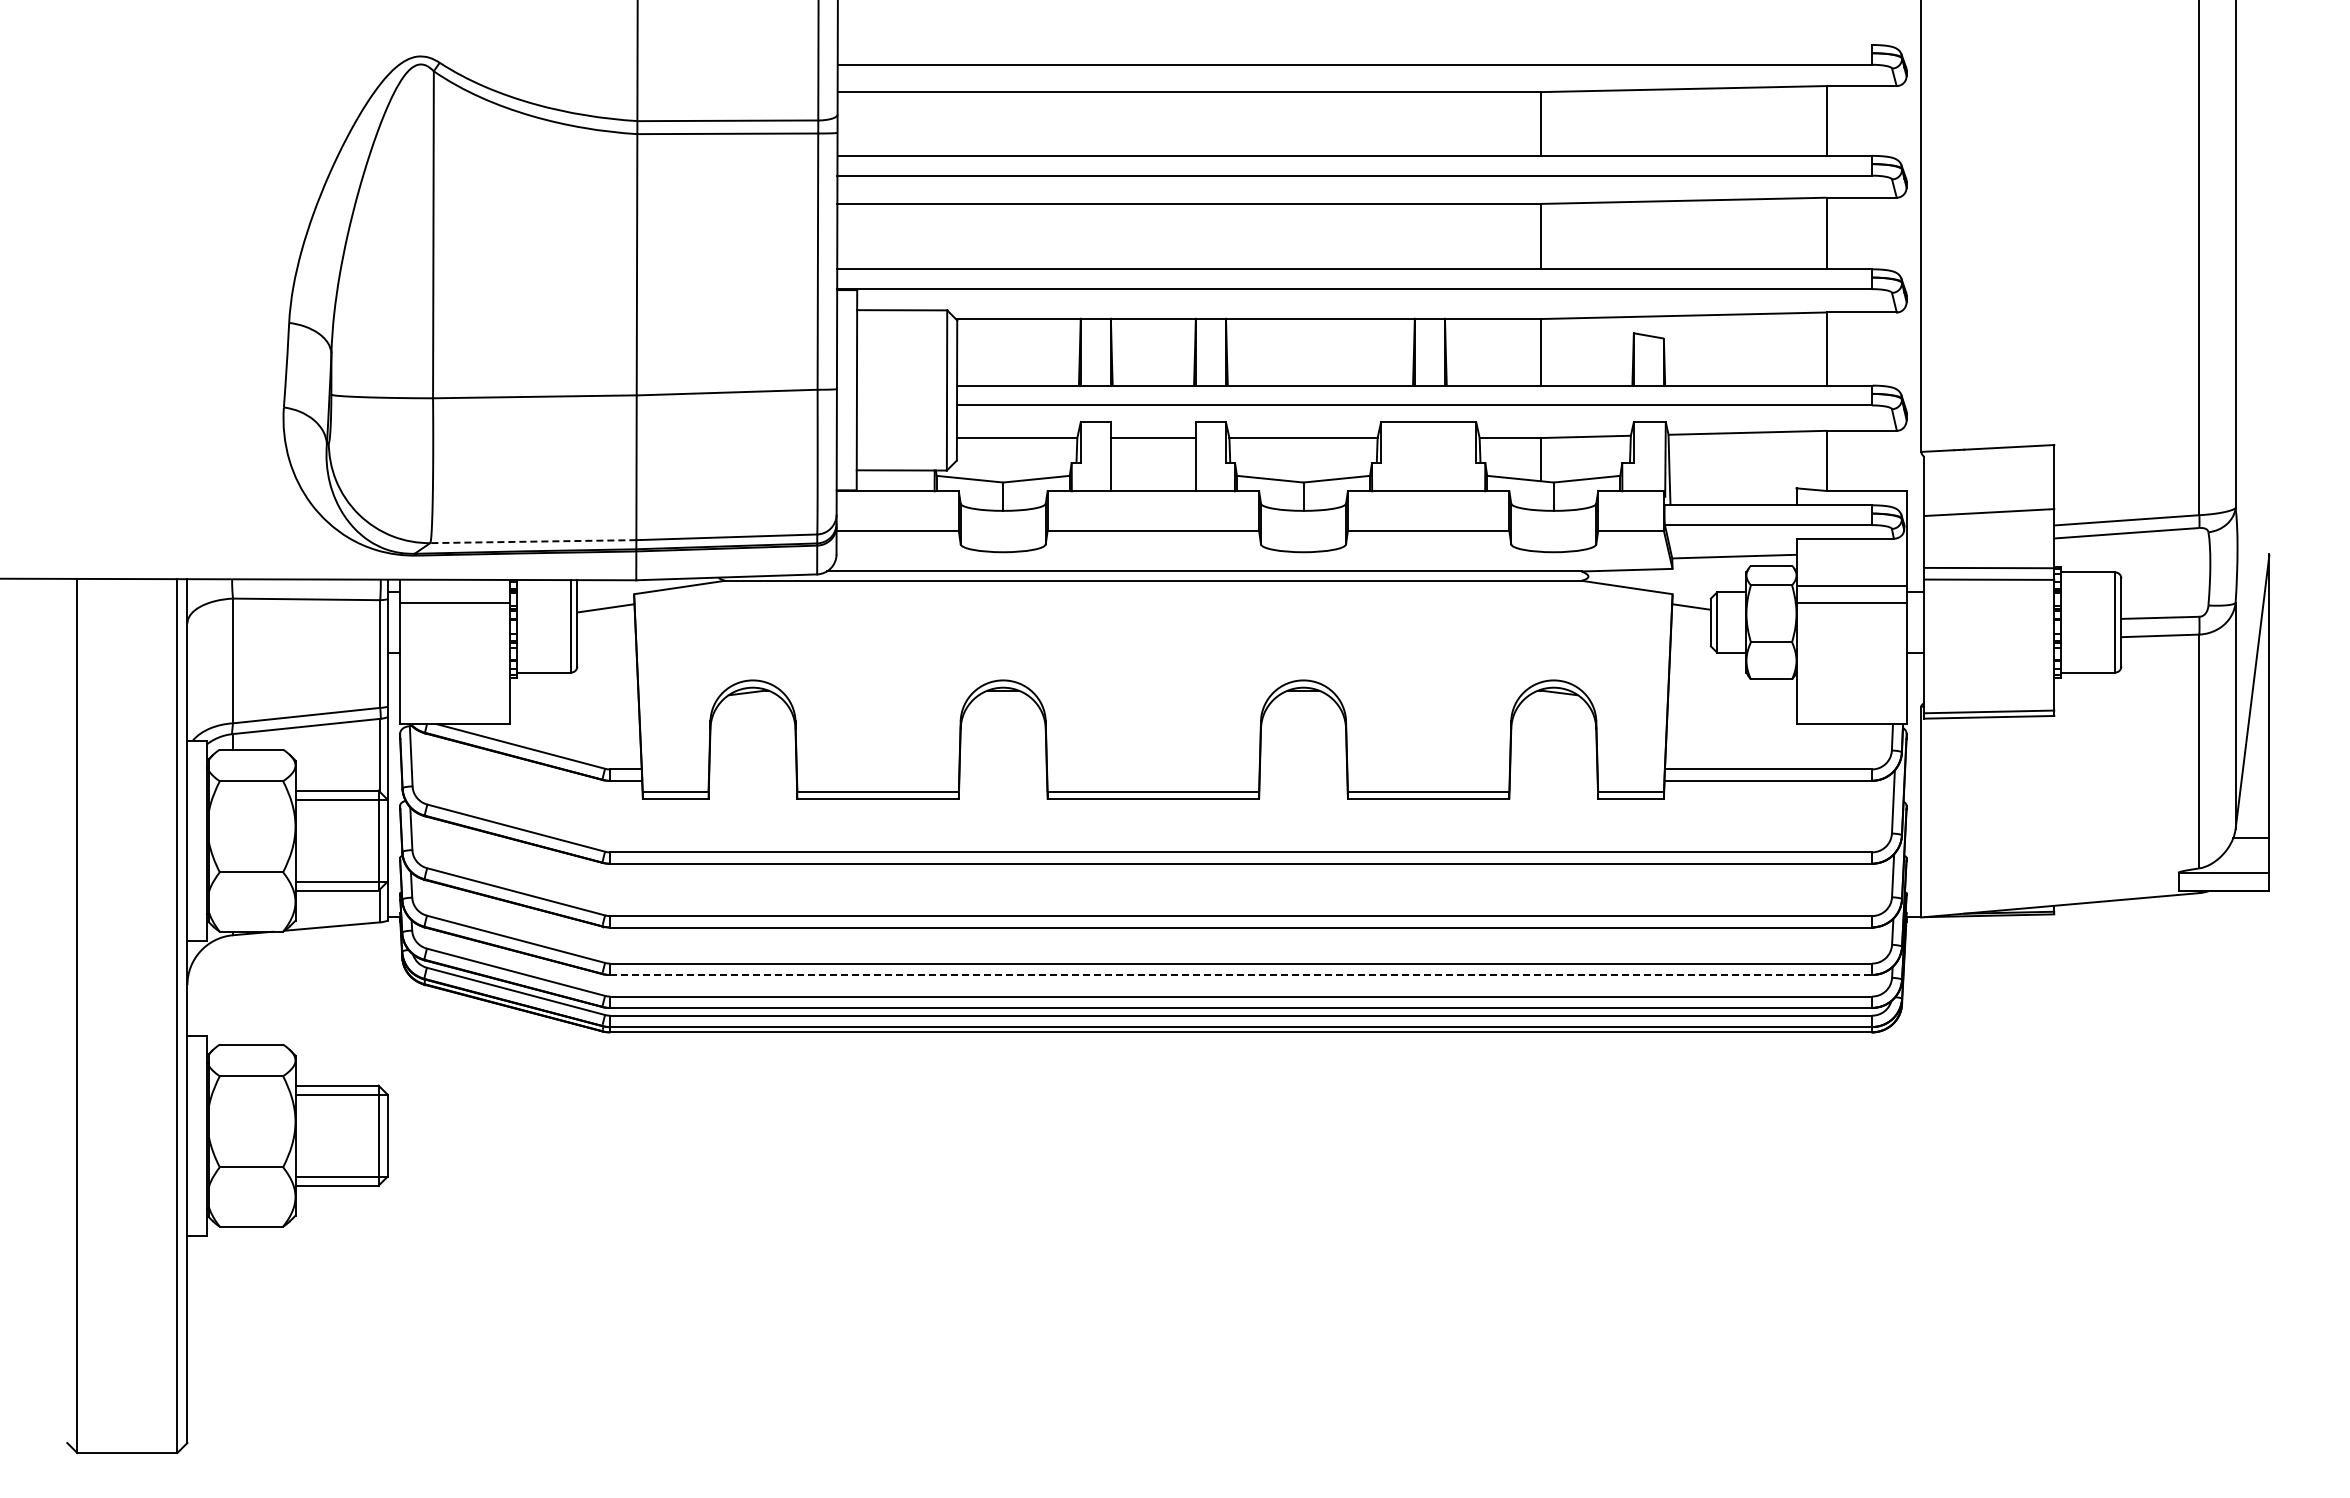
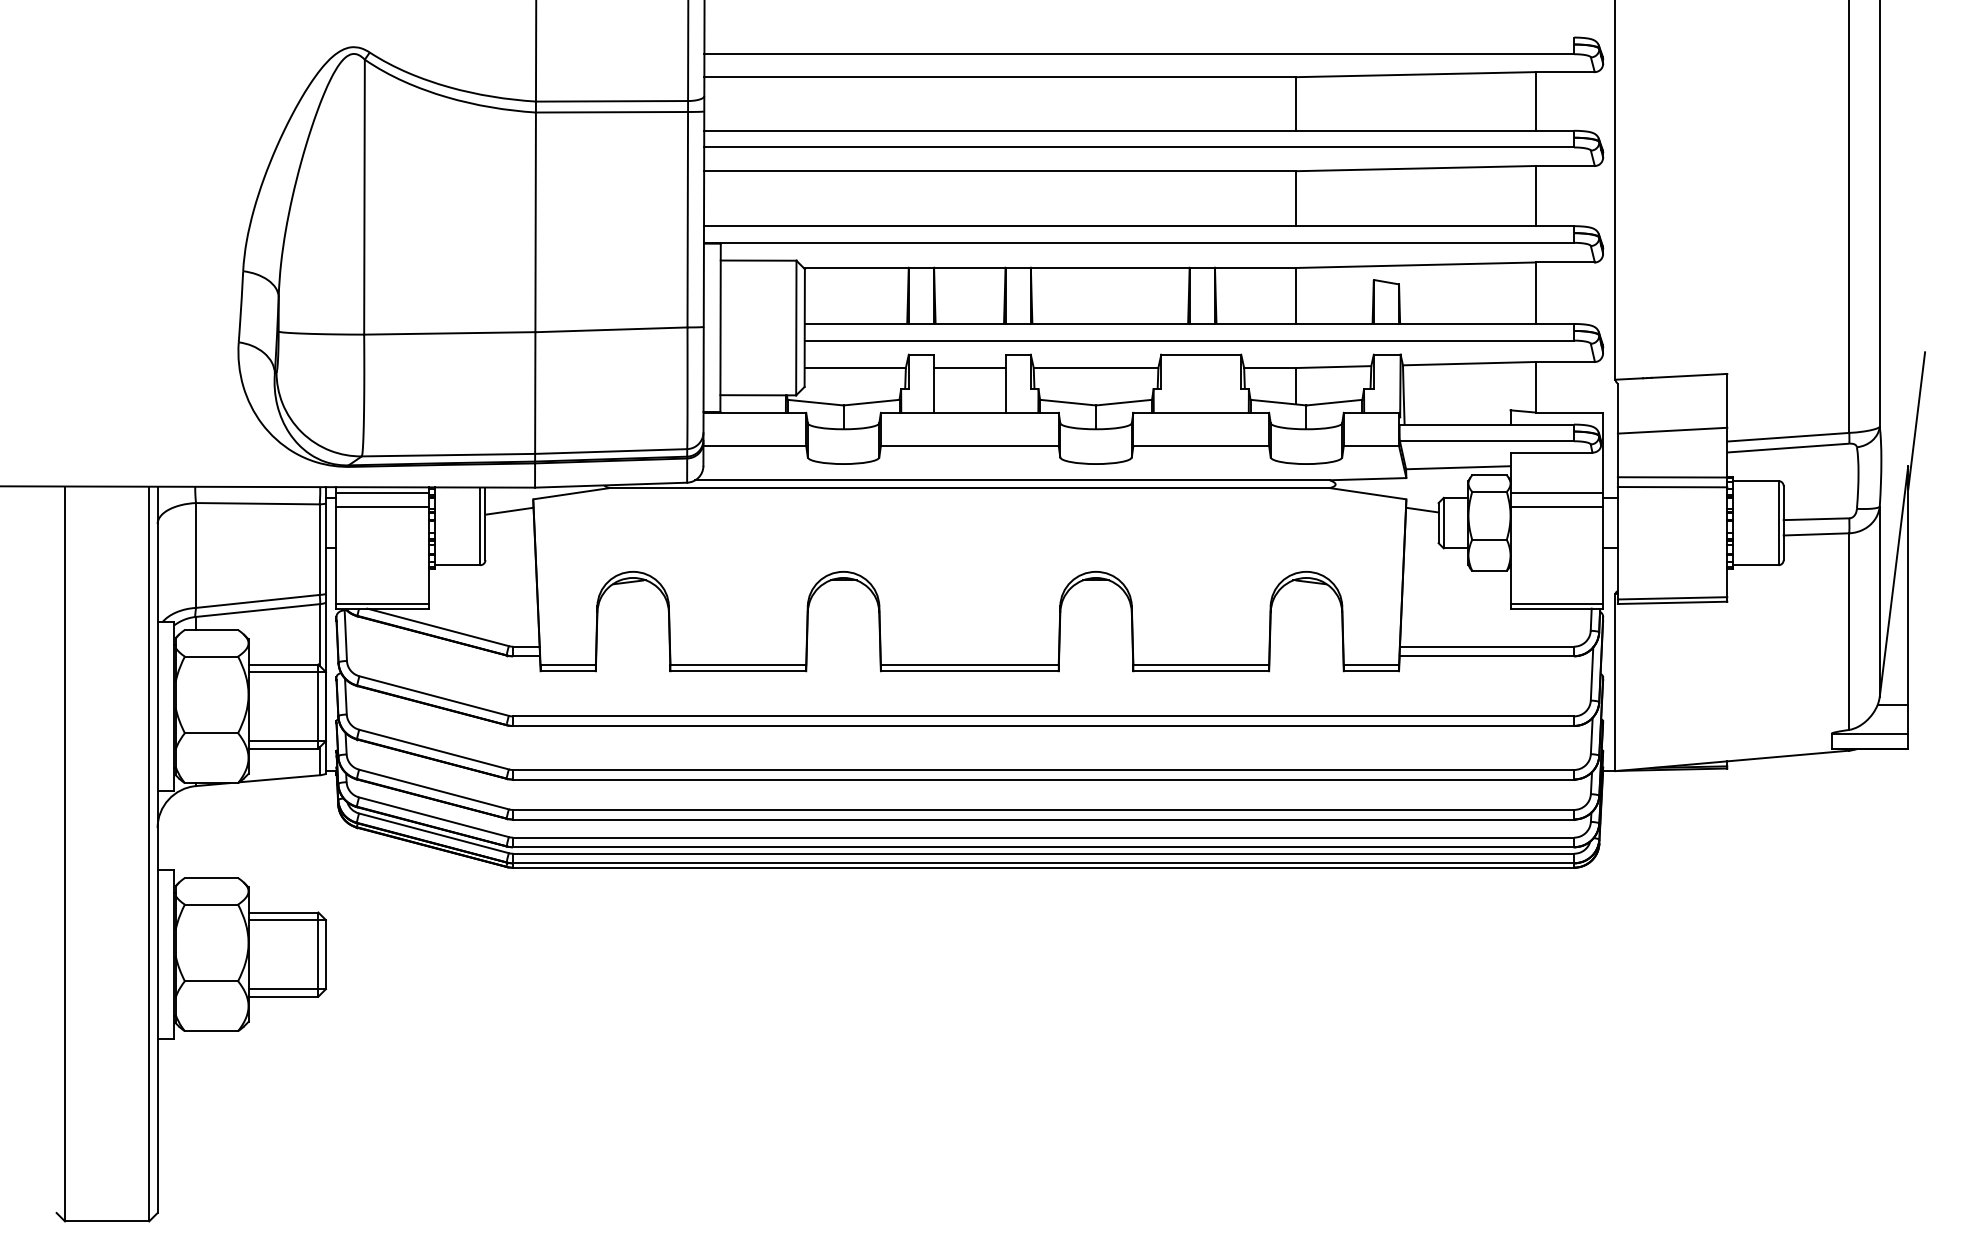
line: (2279, 500) -> (1916, 420), added
line: (532, 541) -> (447, 455), dashed -> solid
line: (455, 586) -> (383, 492), added
line: (455, 718) -> (383, 603), added
line: (1851, 718) -> (1556, 603), added
line: (1241, 975) -> (1043, 819), dashed -> solid

